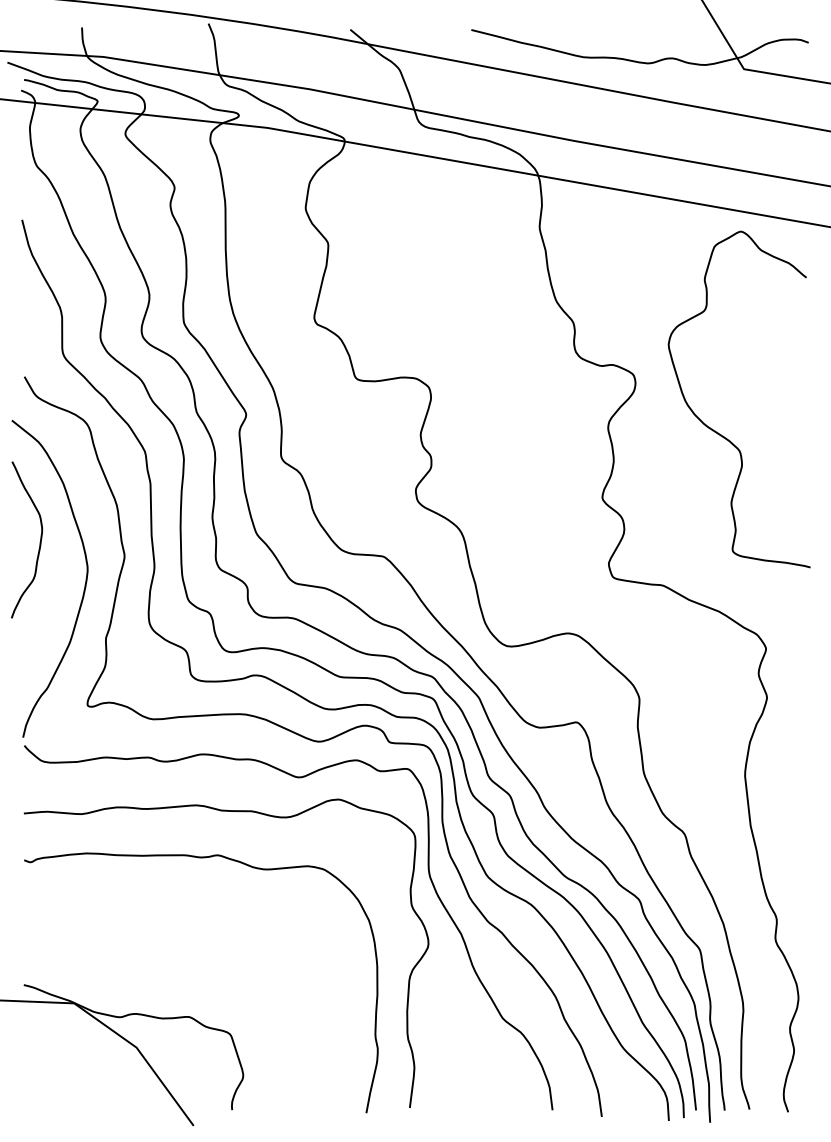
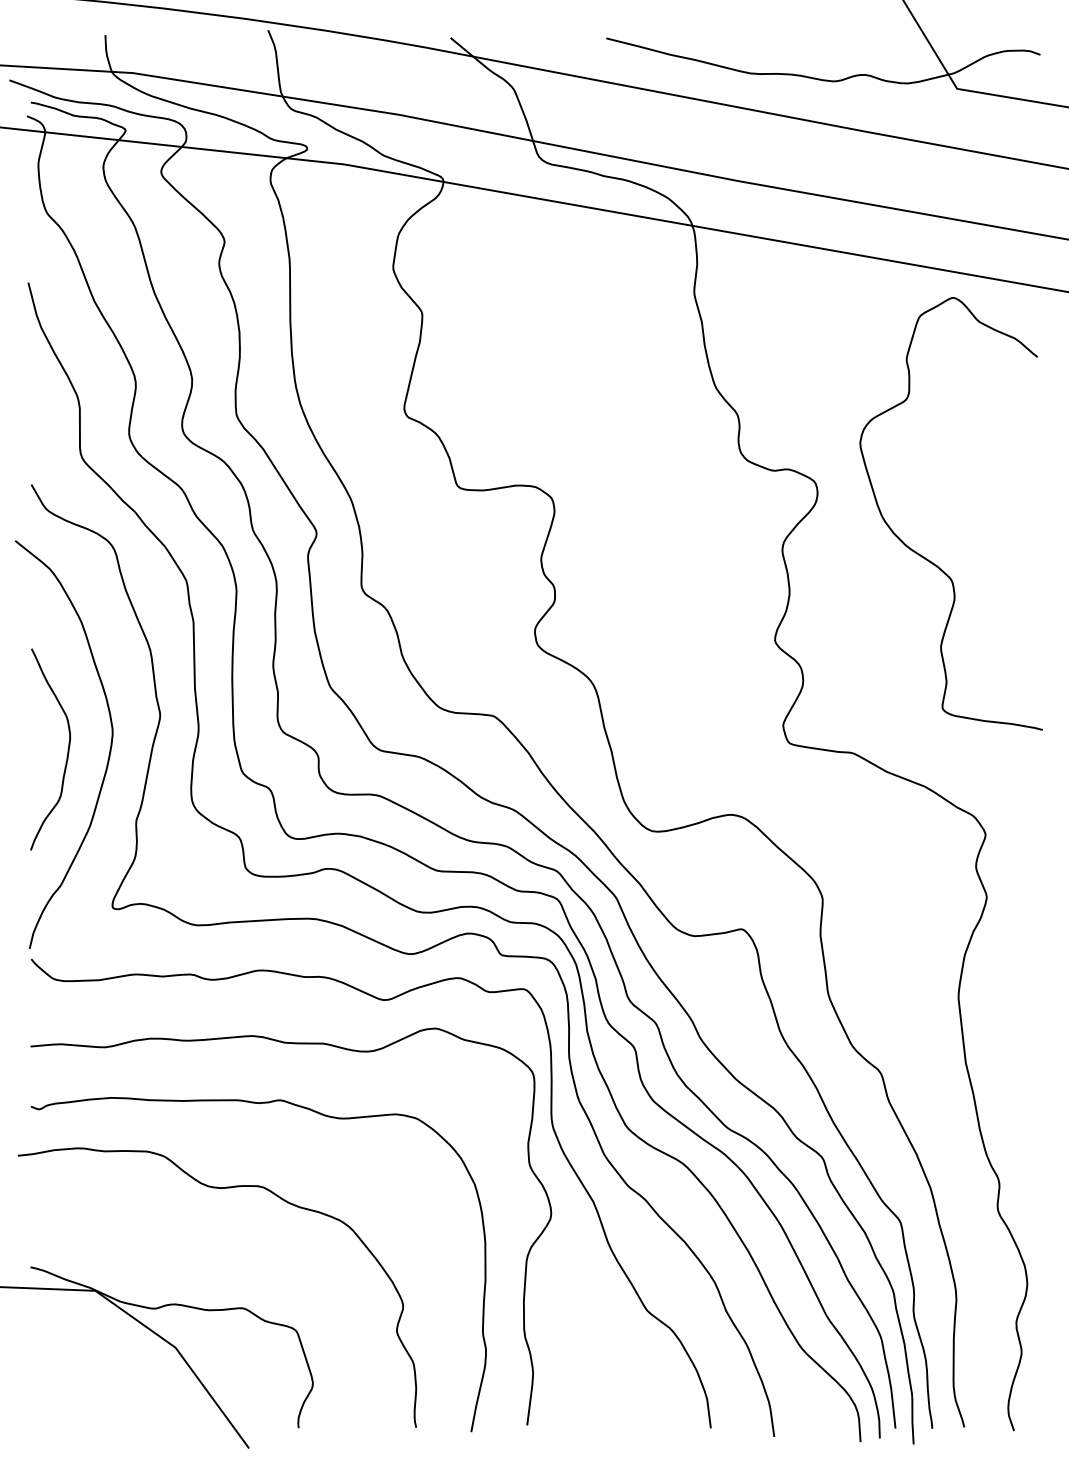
curve: (40, 539) -> (67, 749), moved
curve: (169, 923) -> (217, 1188), added

